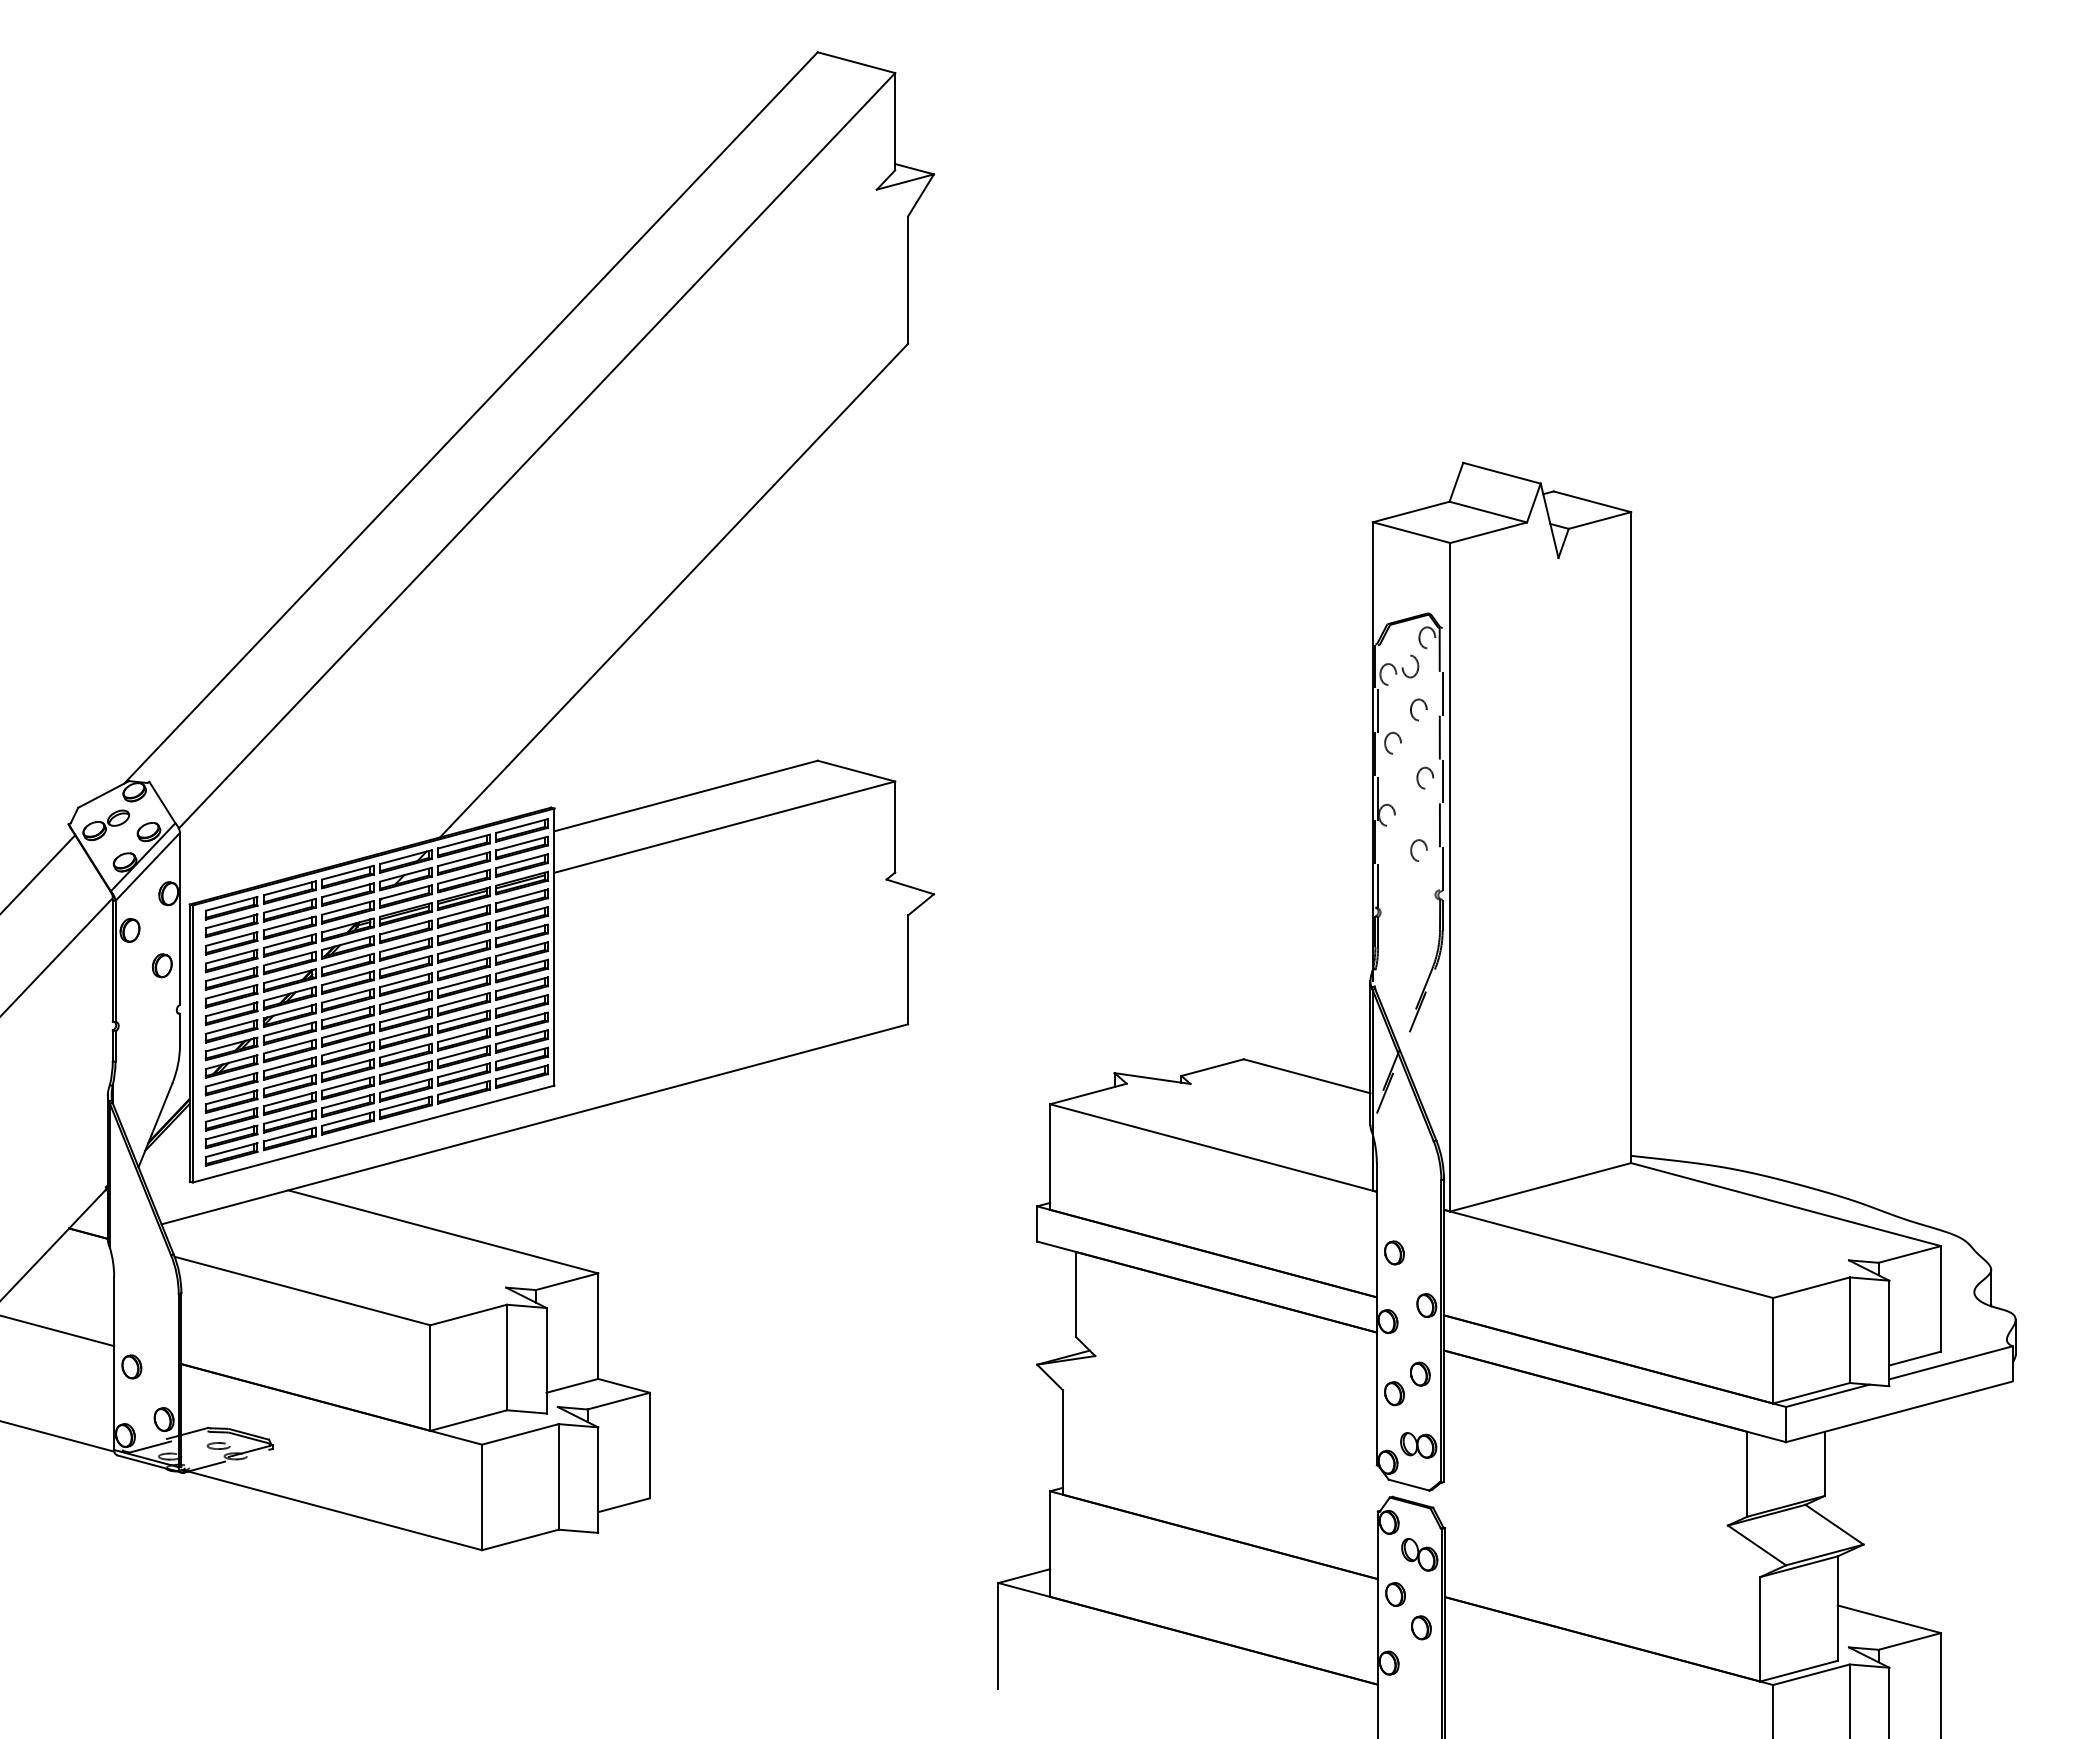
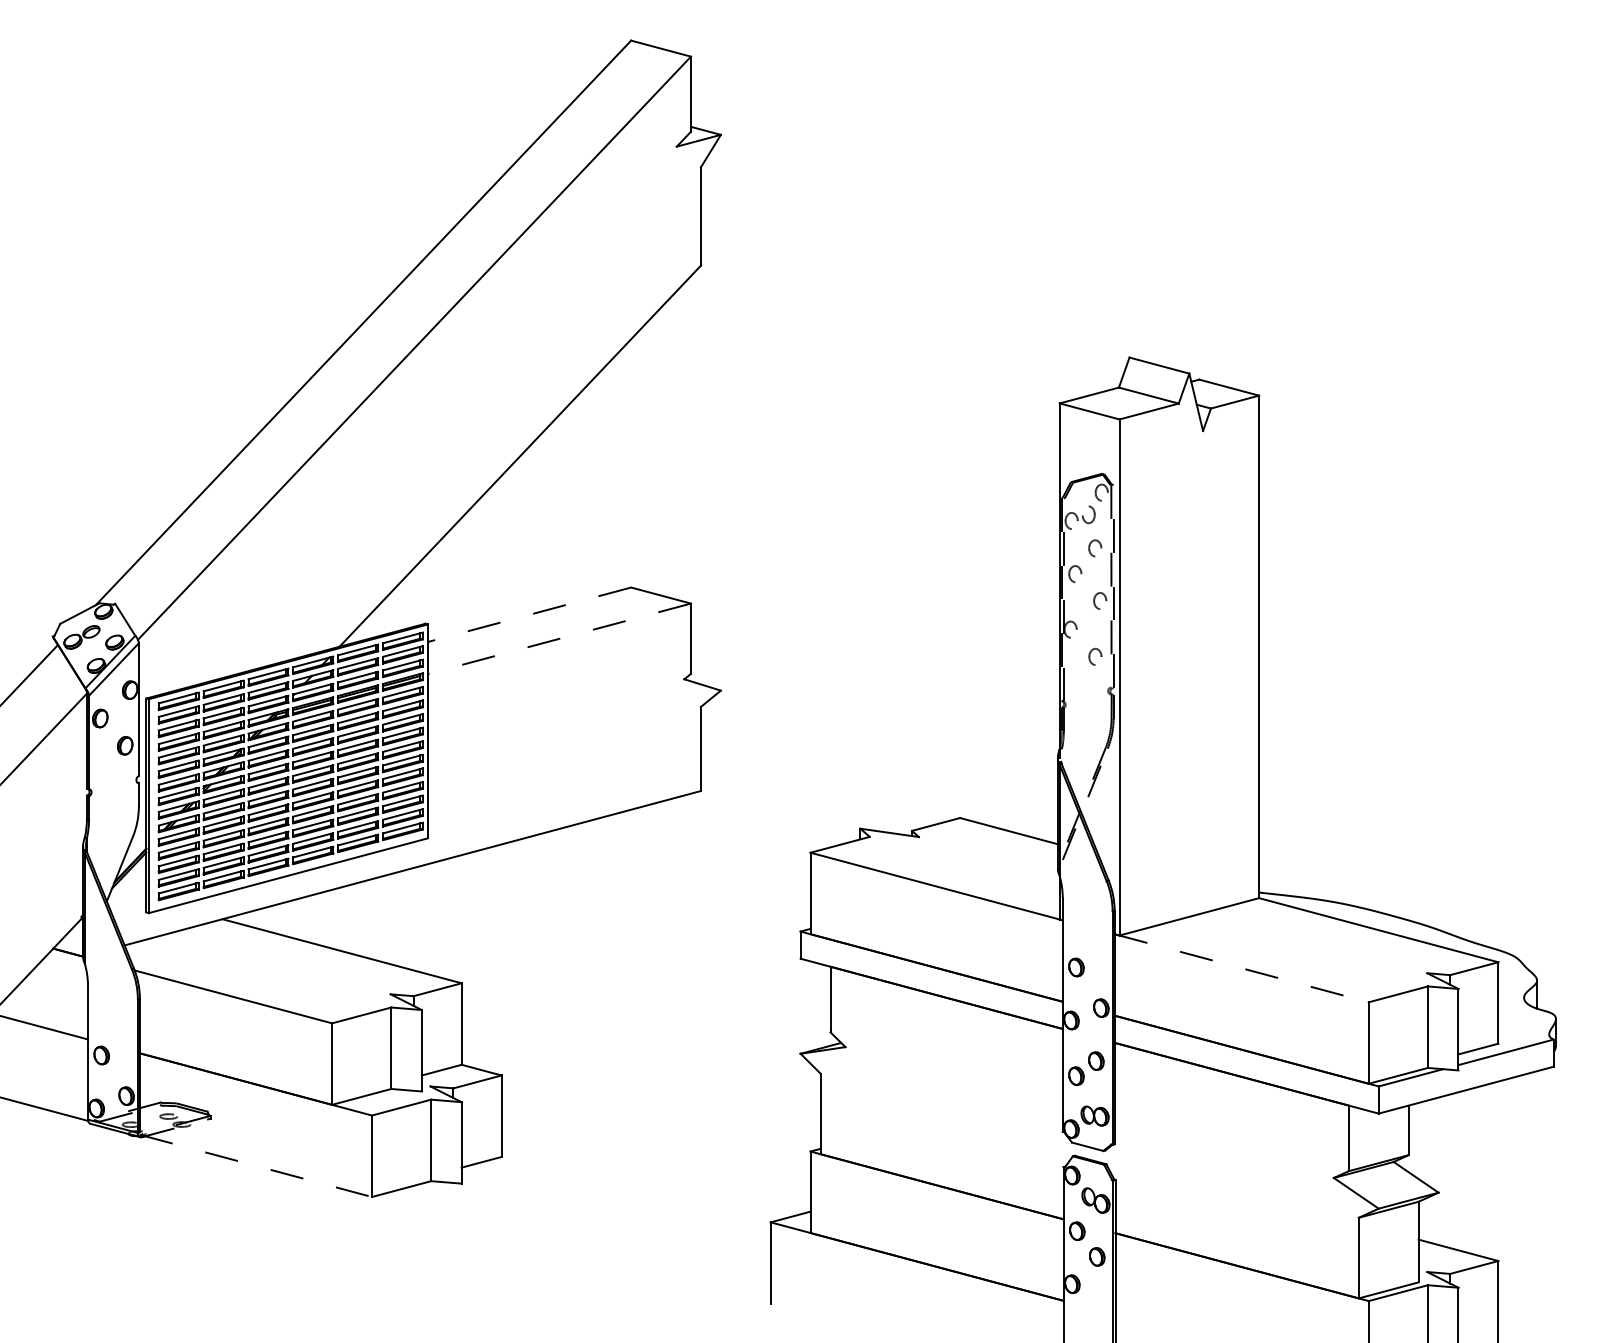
line: (685, 796) -> (529, 615), solid -> dashed
line: (724, 827) -> (559, 639), solid -> dashed
line: (1609, 1254) -> (1242, 968), solid -> dashed
line: (331, 1509) -> (255, 1165), solid -> dashed

